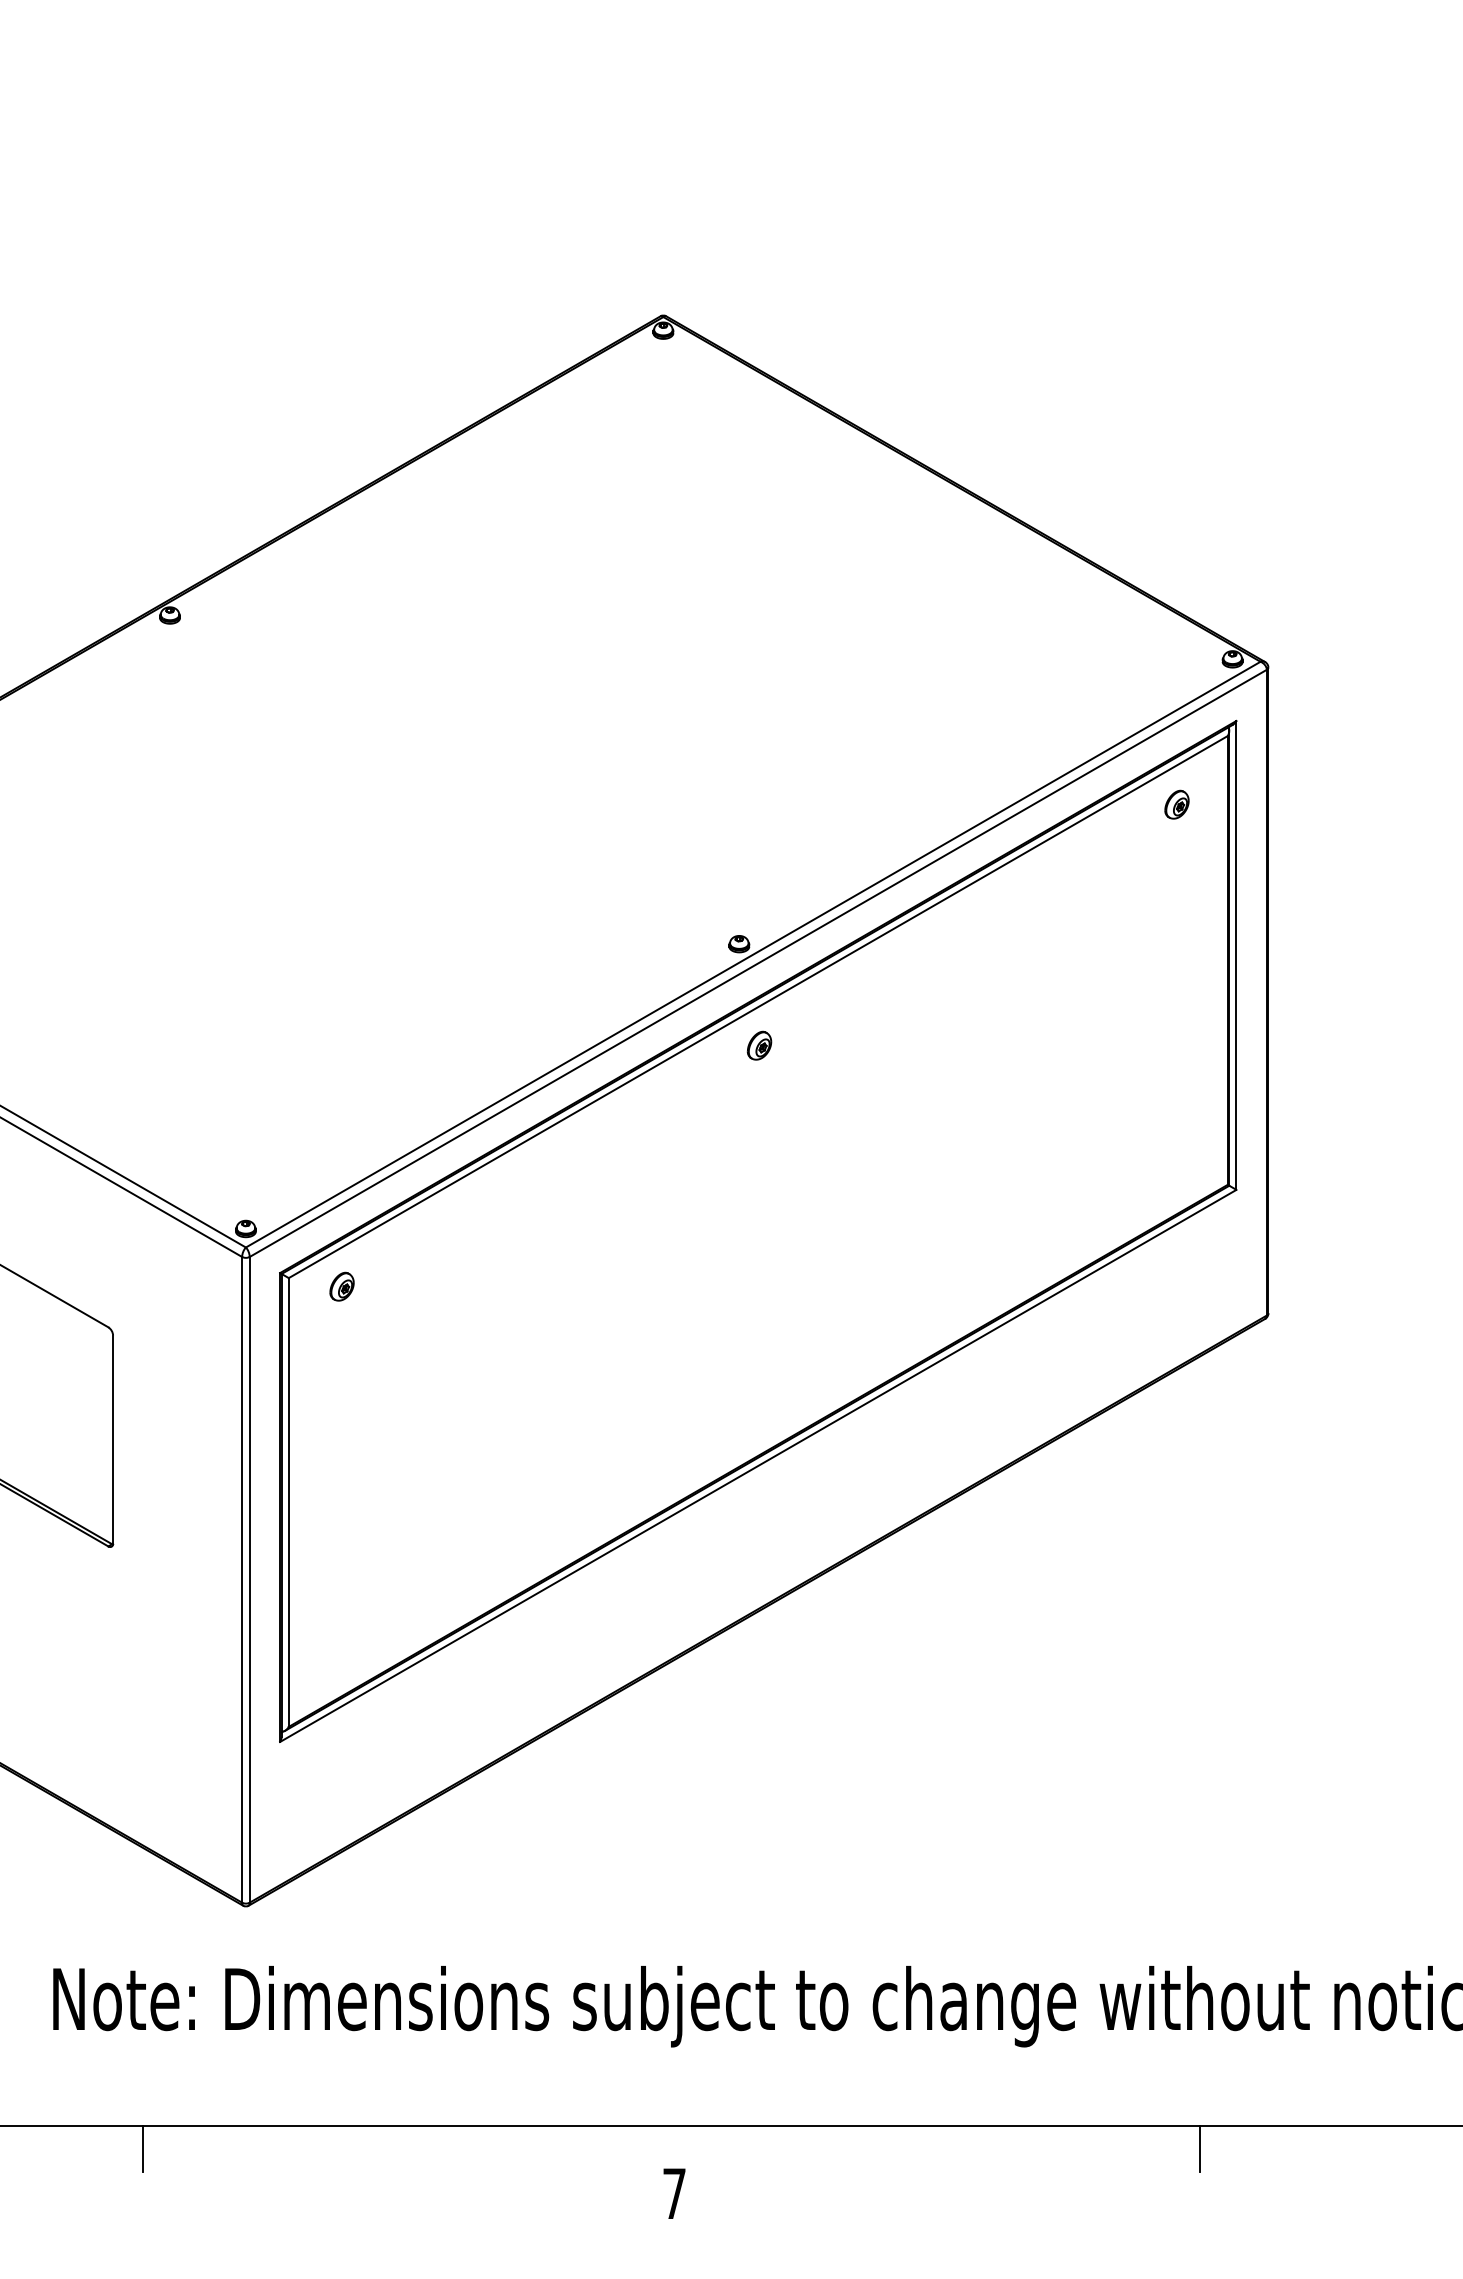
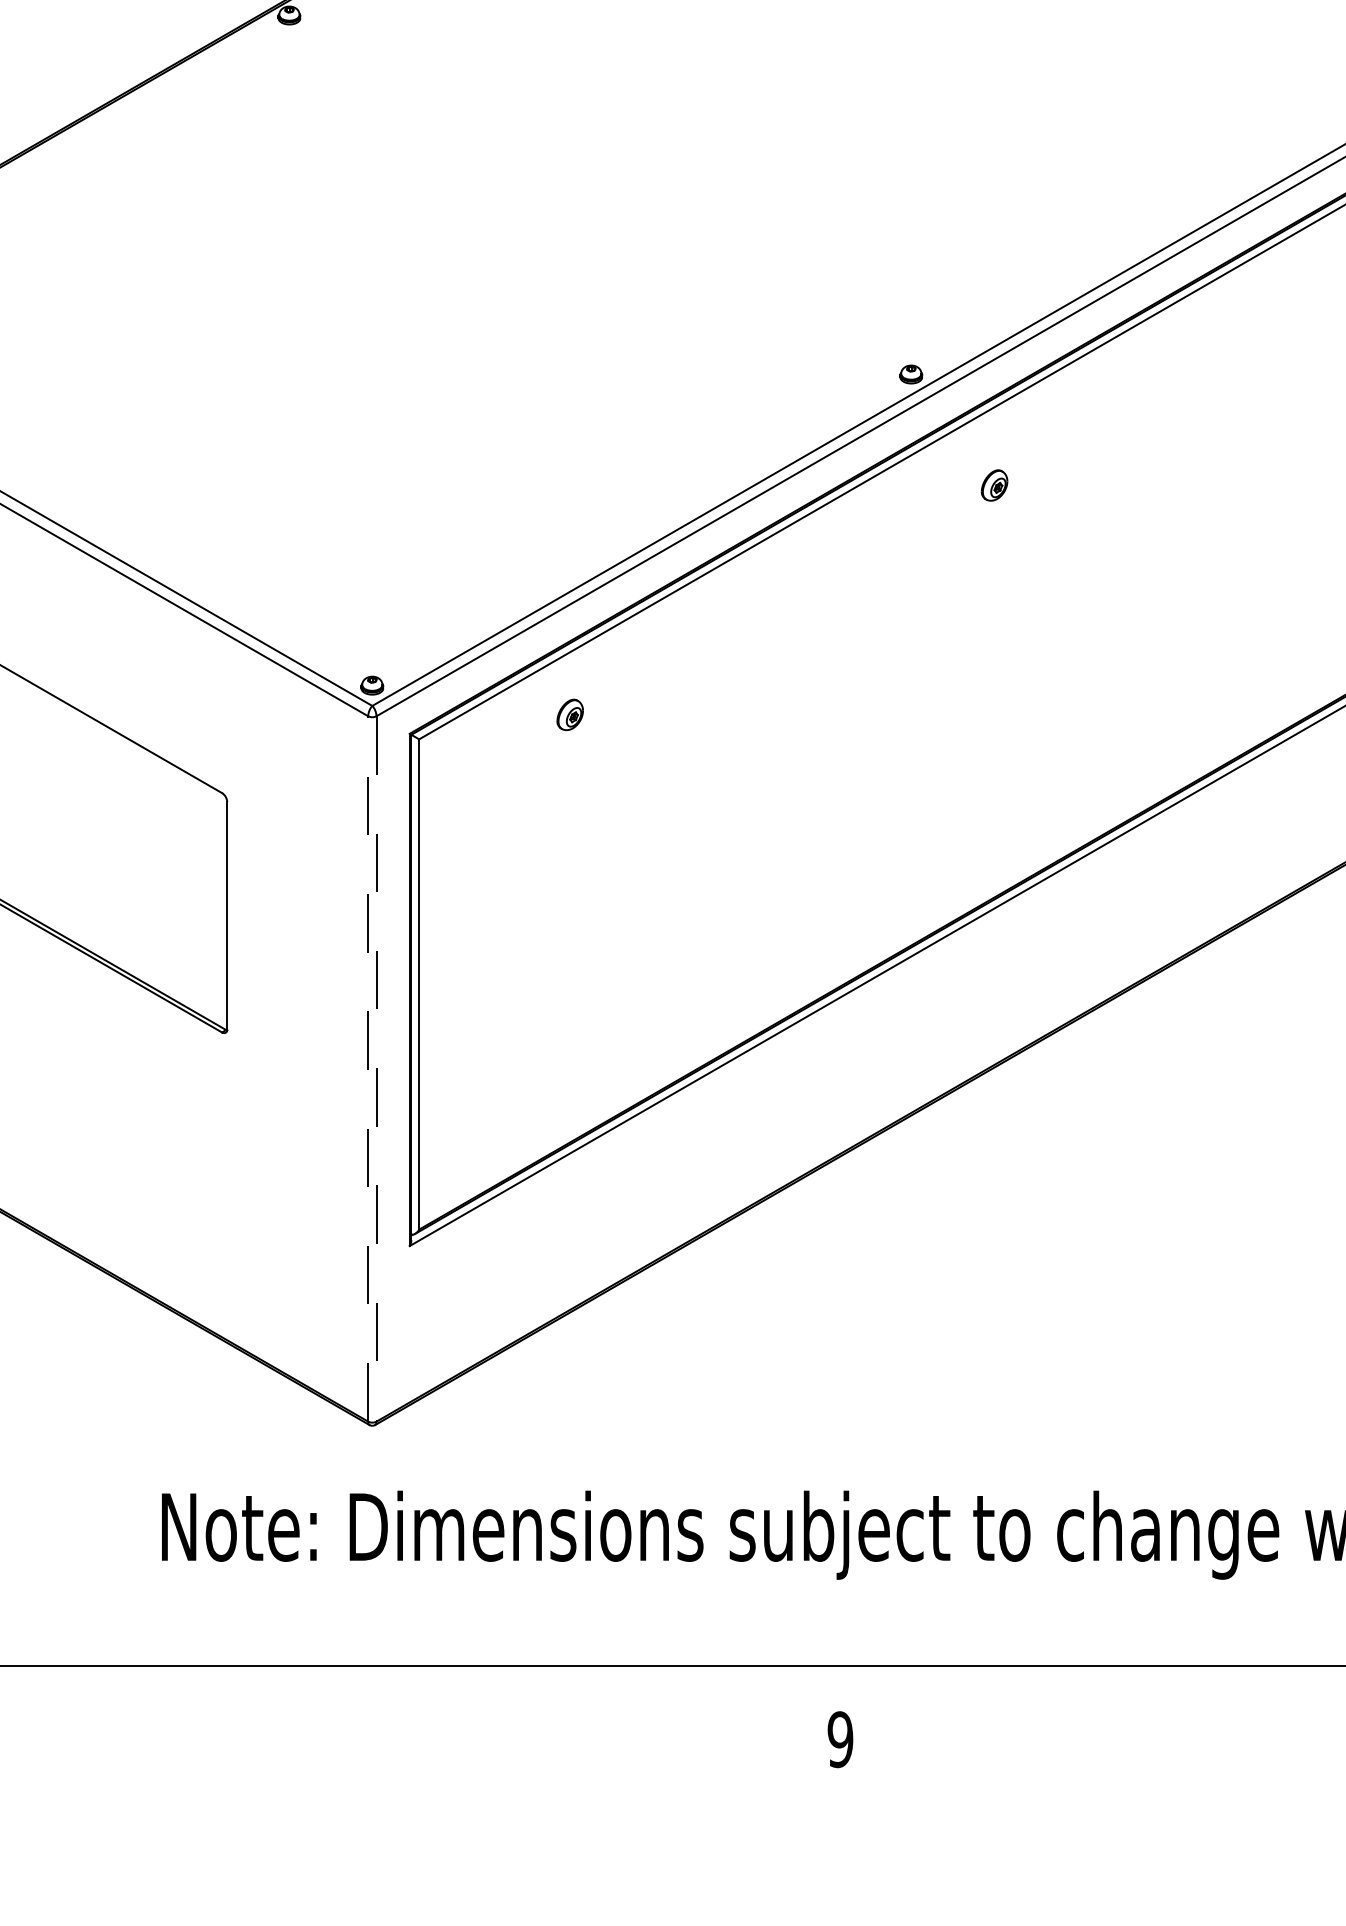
part: (759, 1045) -> (994, 485), moved
part: (341, 1286) -> (569, 714), moved
line: (242, 1579) -> (368, 1068), solid -> dashed
line: (249, 1579) -> (376, 1068), solid -> dashed
line: (143, 2148) -> (260, 1690), removed
text: (674, 2193) -> (840, 1739), 7 -> 9

